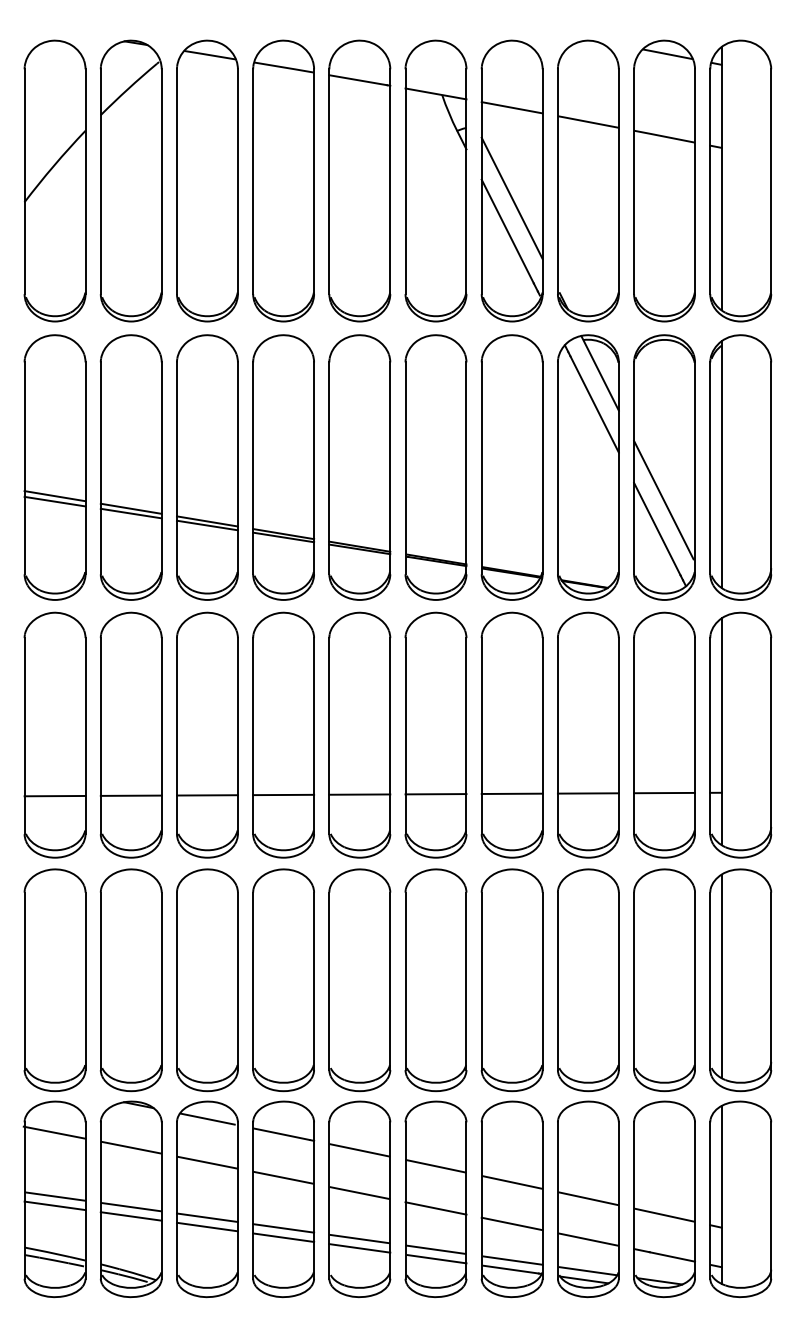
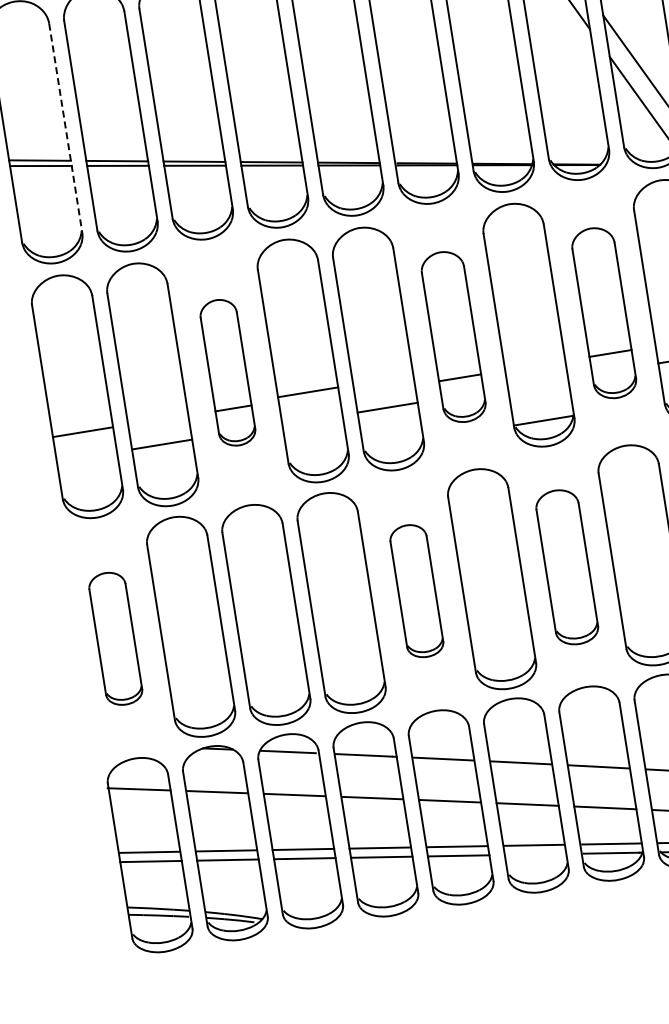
line: (85, 468) -> (65, 128), solid -> dashed
part: (207, 734) -> (227, 372), size x0.6
part: (435, 734) -> (453, 336), size x0.7
part: (588, 734) -> (604, 312), size x0.7
line: (511, 793) -> (543, 420), moved
line: (283, 794) -> (307, 391), moved
line: (54, 795) -> (82, 431), moved
part: (54, 980) -> (115, 639), size x0.6
part: (359, 980) -> (416, 591), size x0.6
part: (511, 980) -> (566, 567), size x0.7
line: (436, 1259) -> (536, 854), removed

